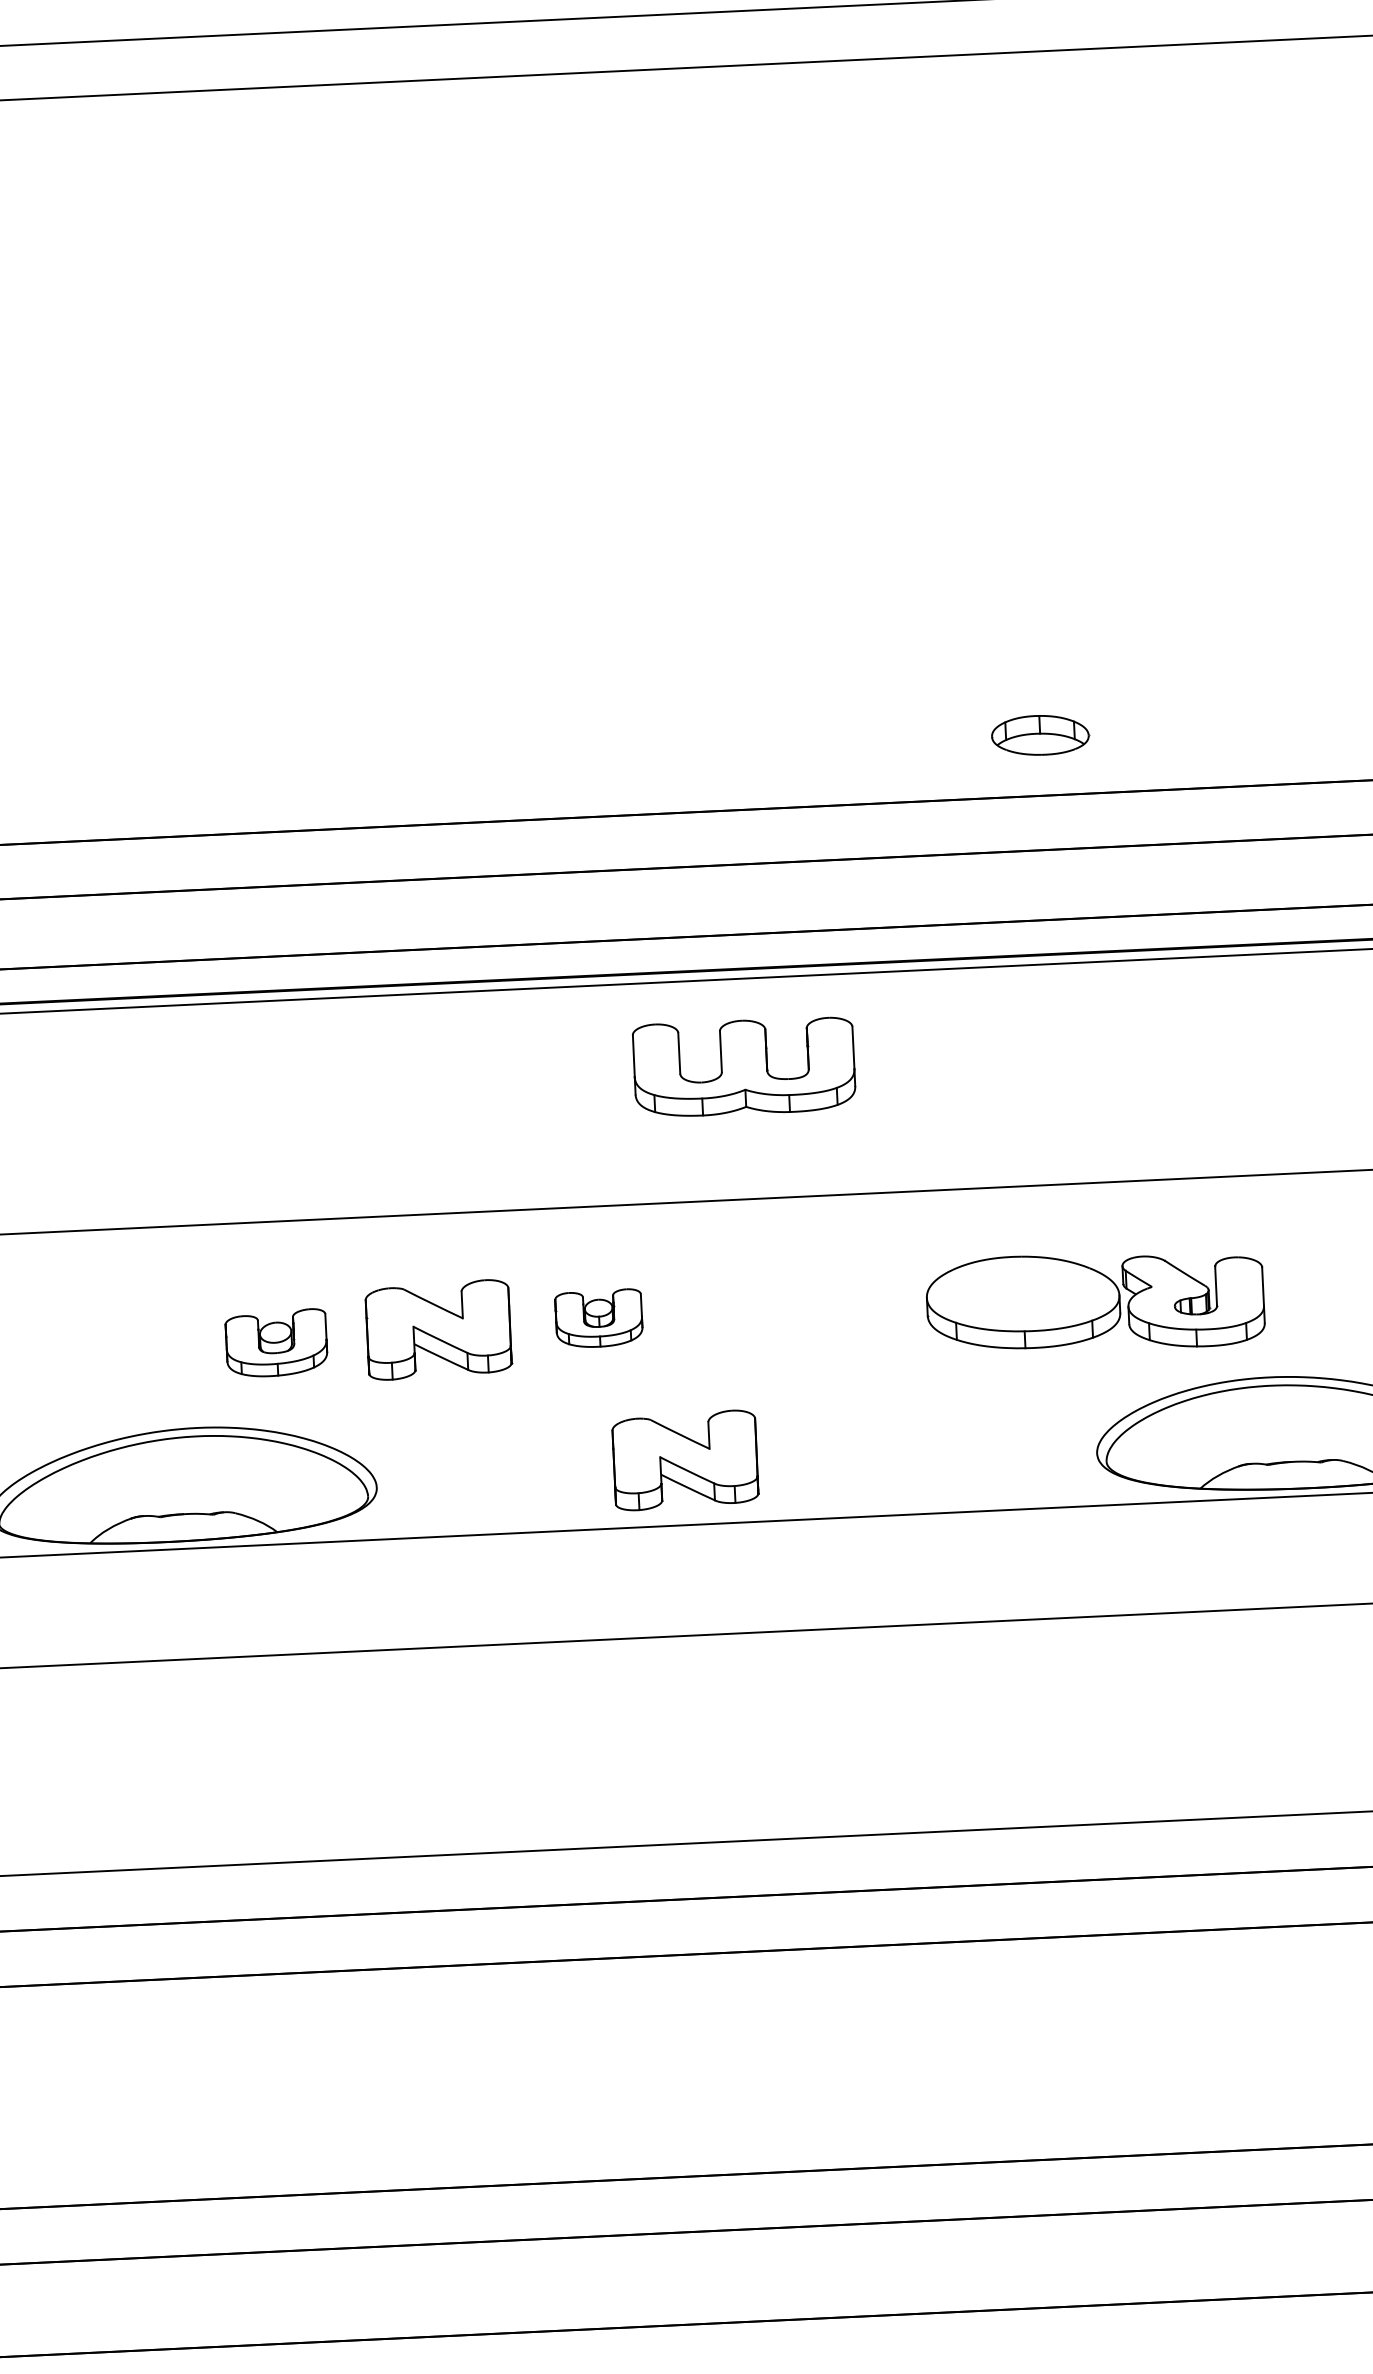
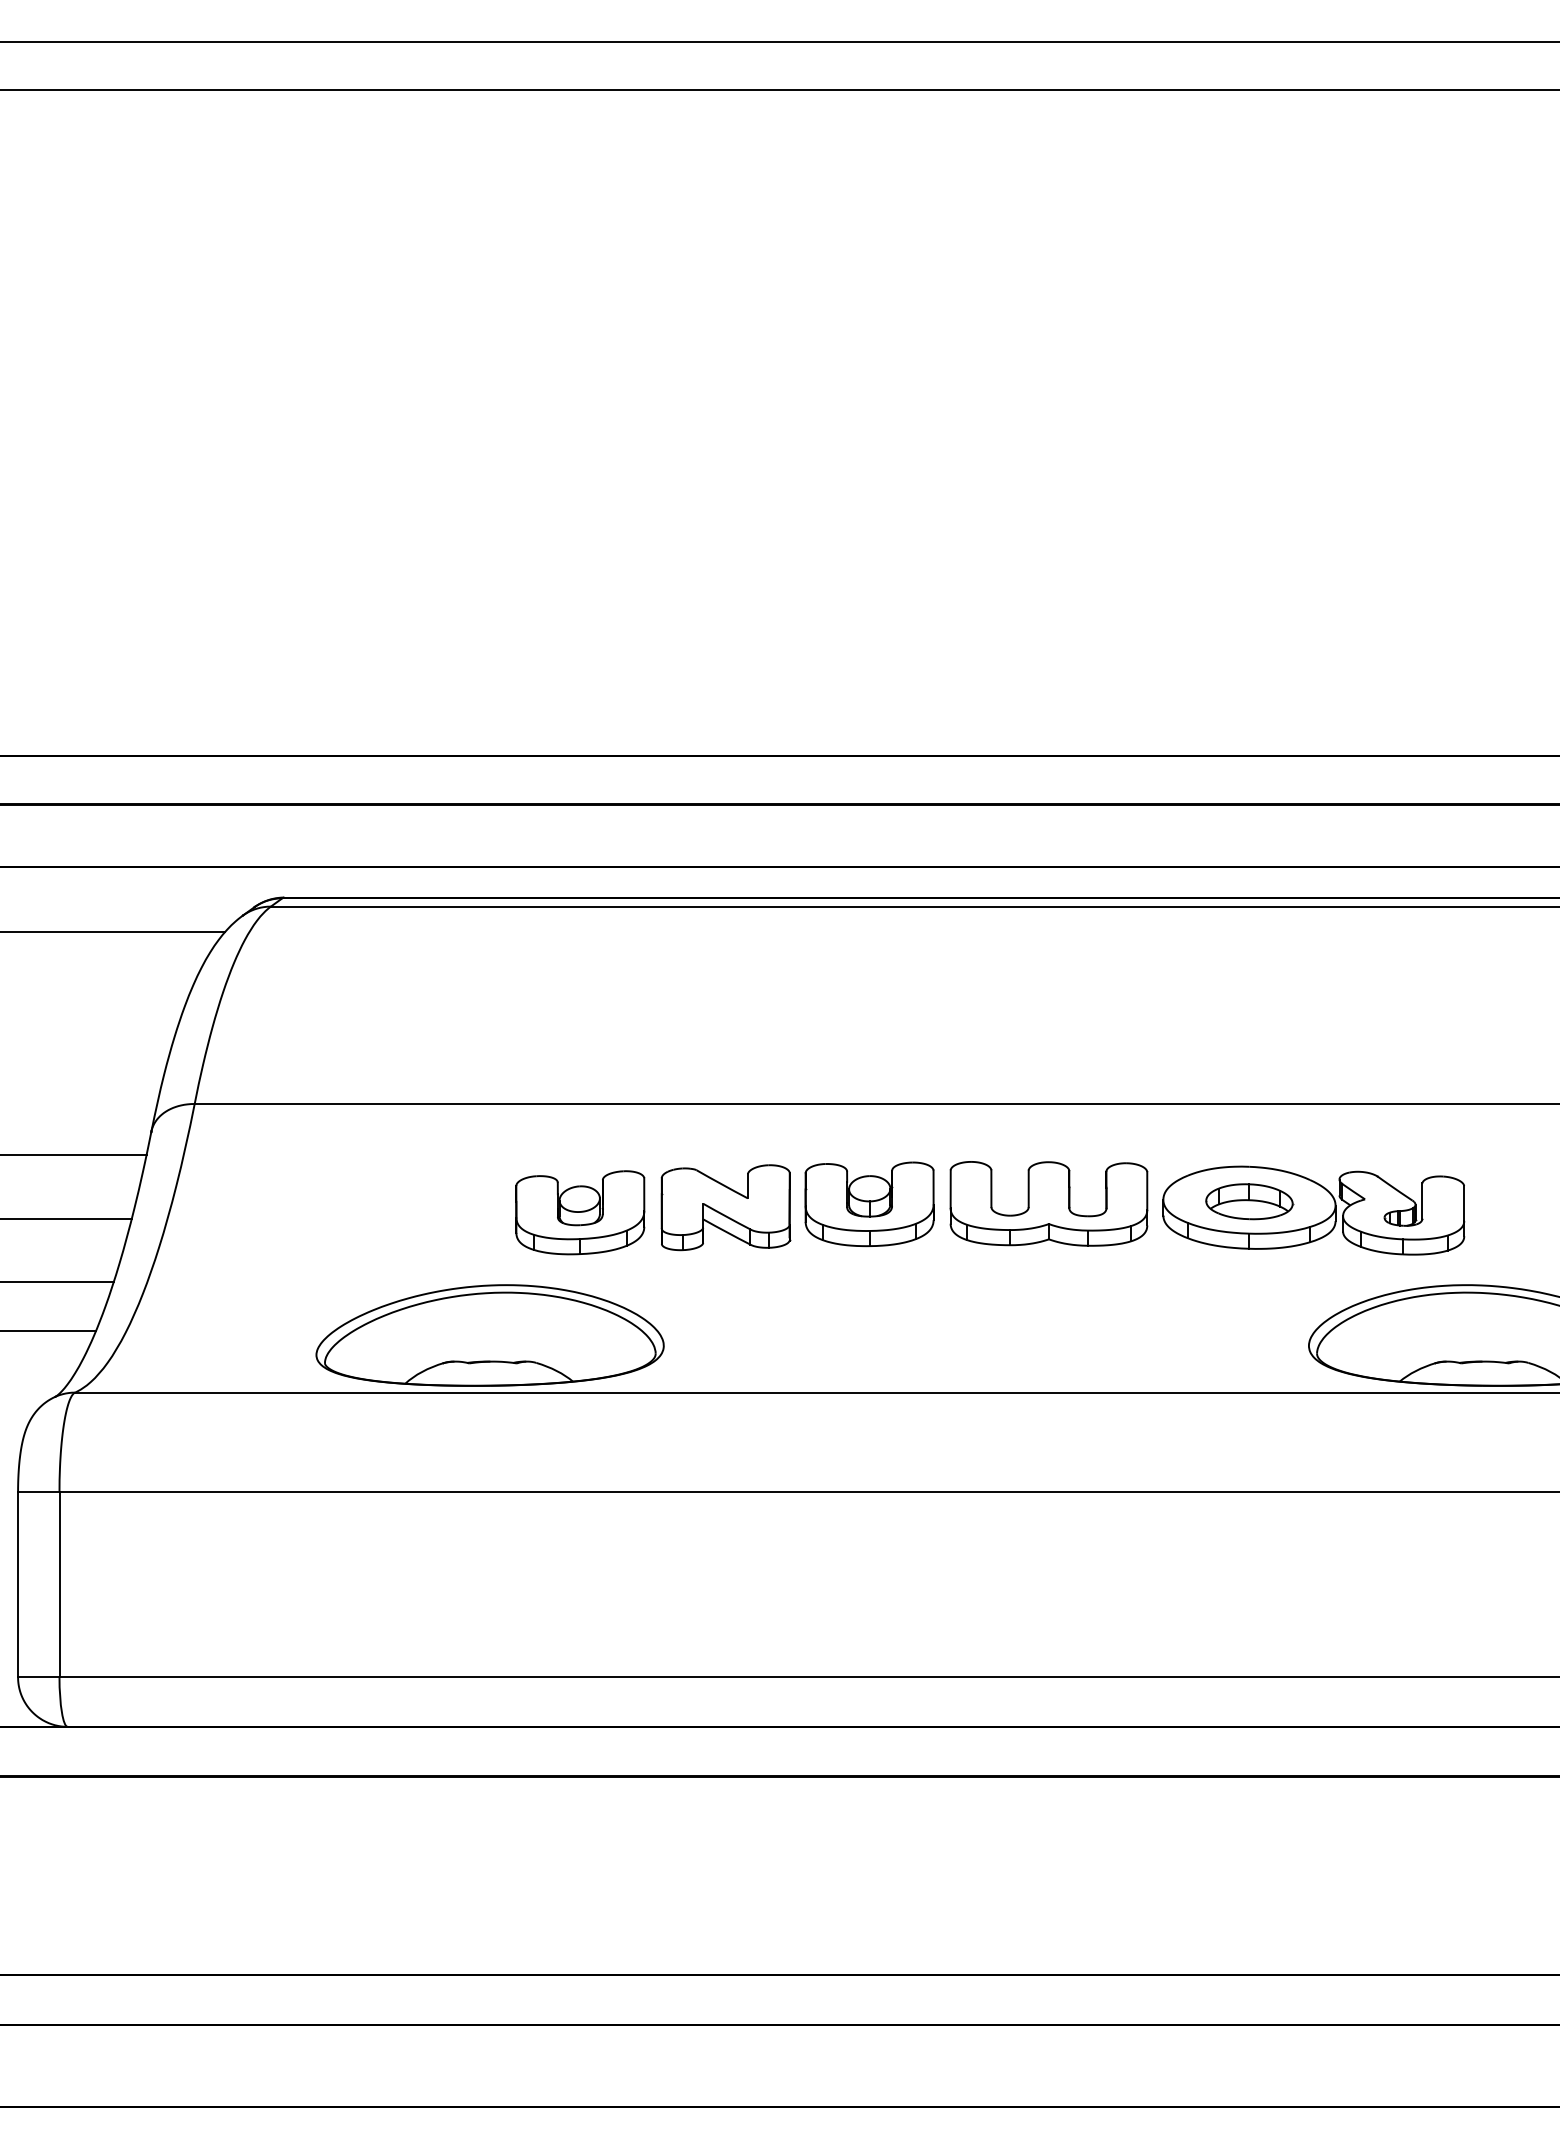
part: (1040, 735) -> (1249, 1201), moved
part: (743, 1066) -> (1048, 1203), moved
part: (599, 1318) -> (869, 1204), size x1.67
part: (276, 1342) -> (580, 1212), size x1.43
part: (685, 1460) -> (940, 1334), removed

